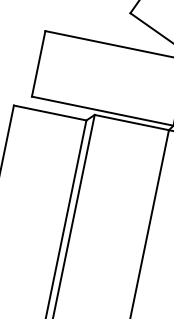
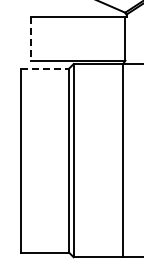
line: (39, 63) -> (31, 38), solid -> dashed
line: (51, 112) -> (45, 68), solid -> dashed

